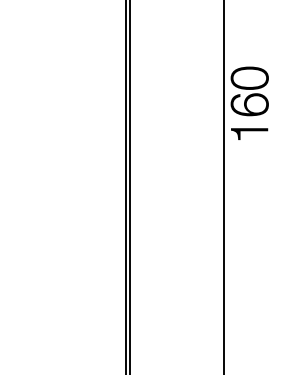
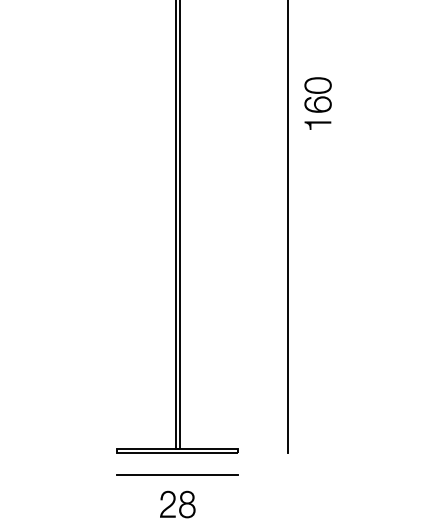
part: (249, 103) -> (317, 103), size x0.62

